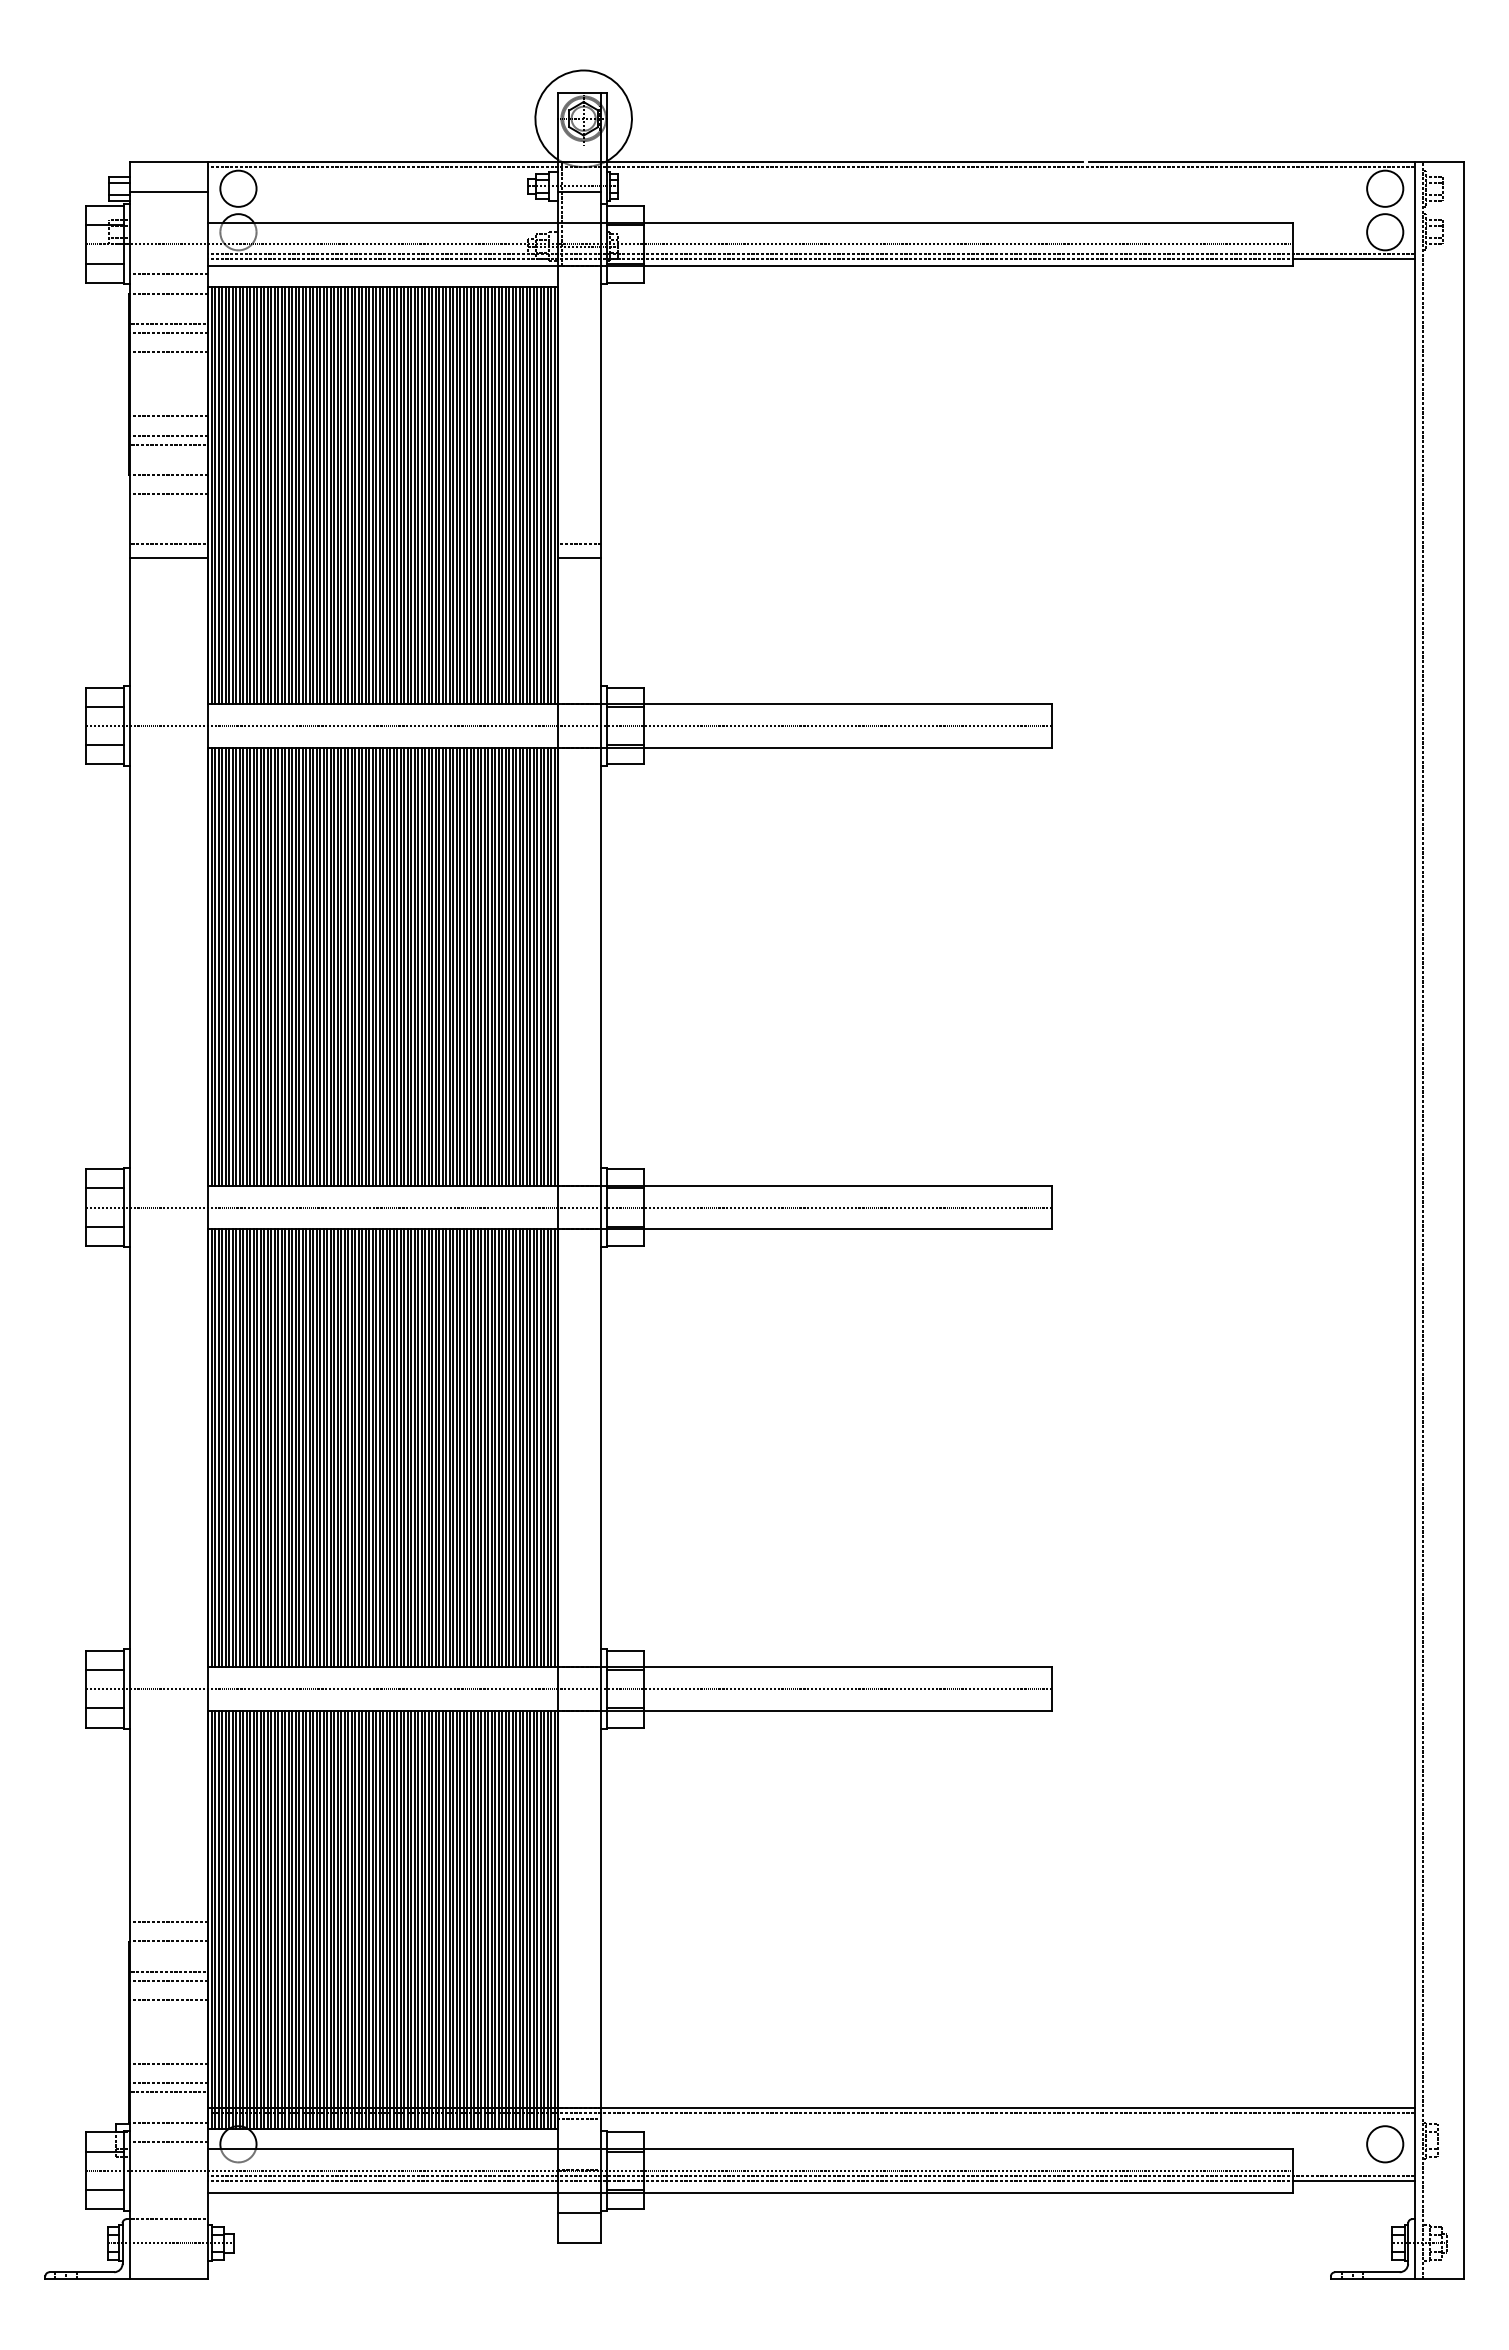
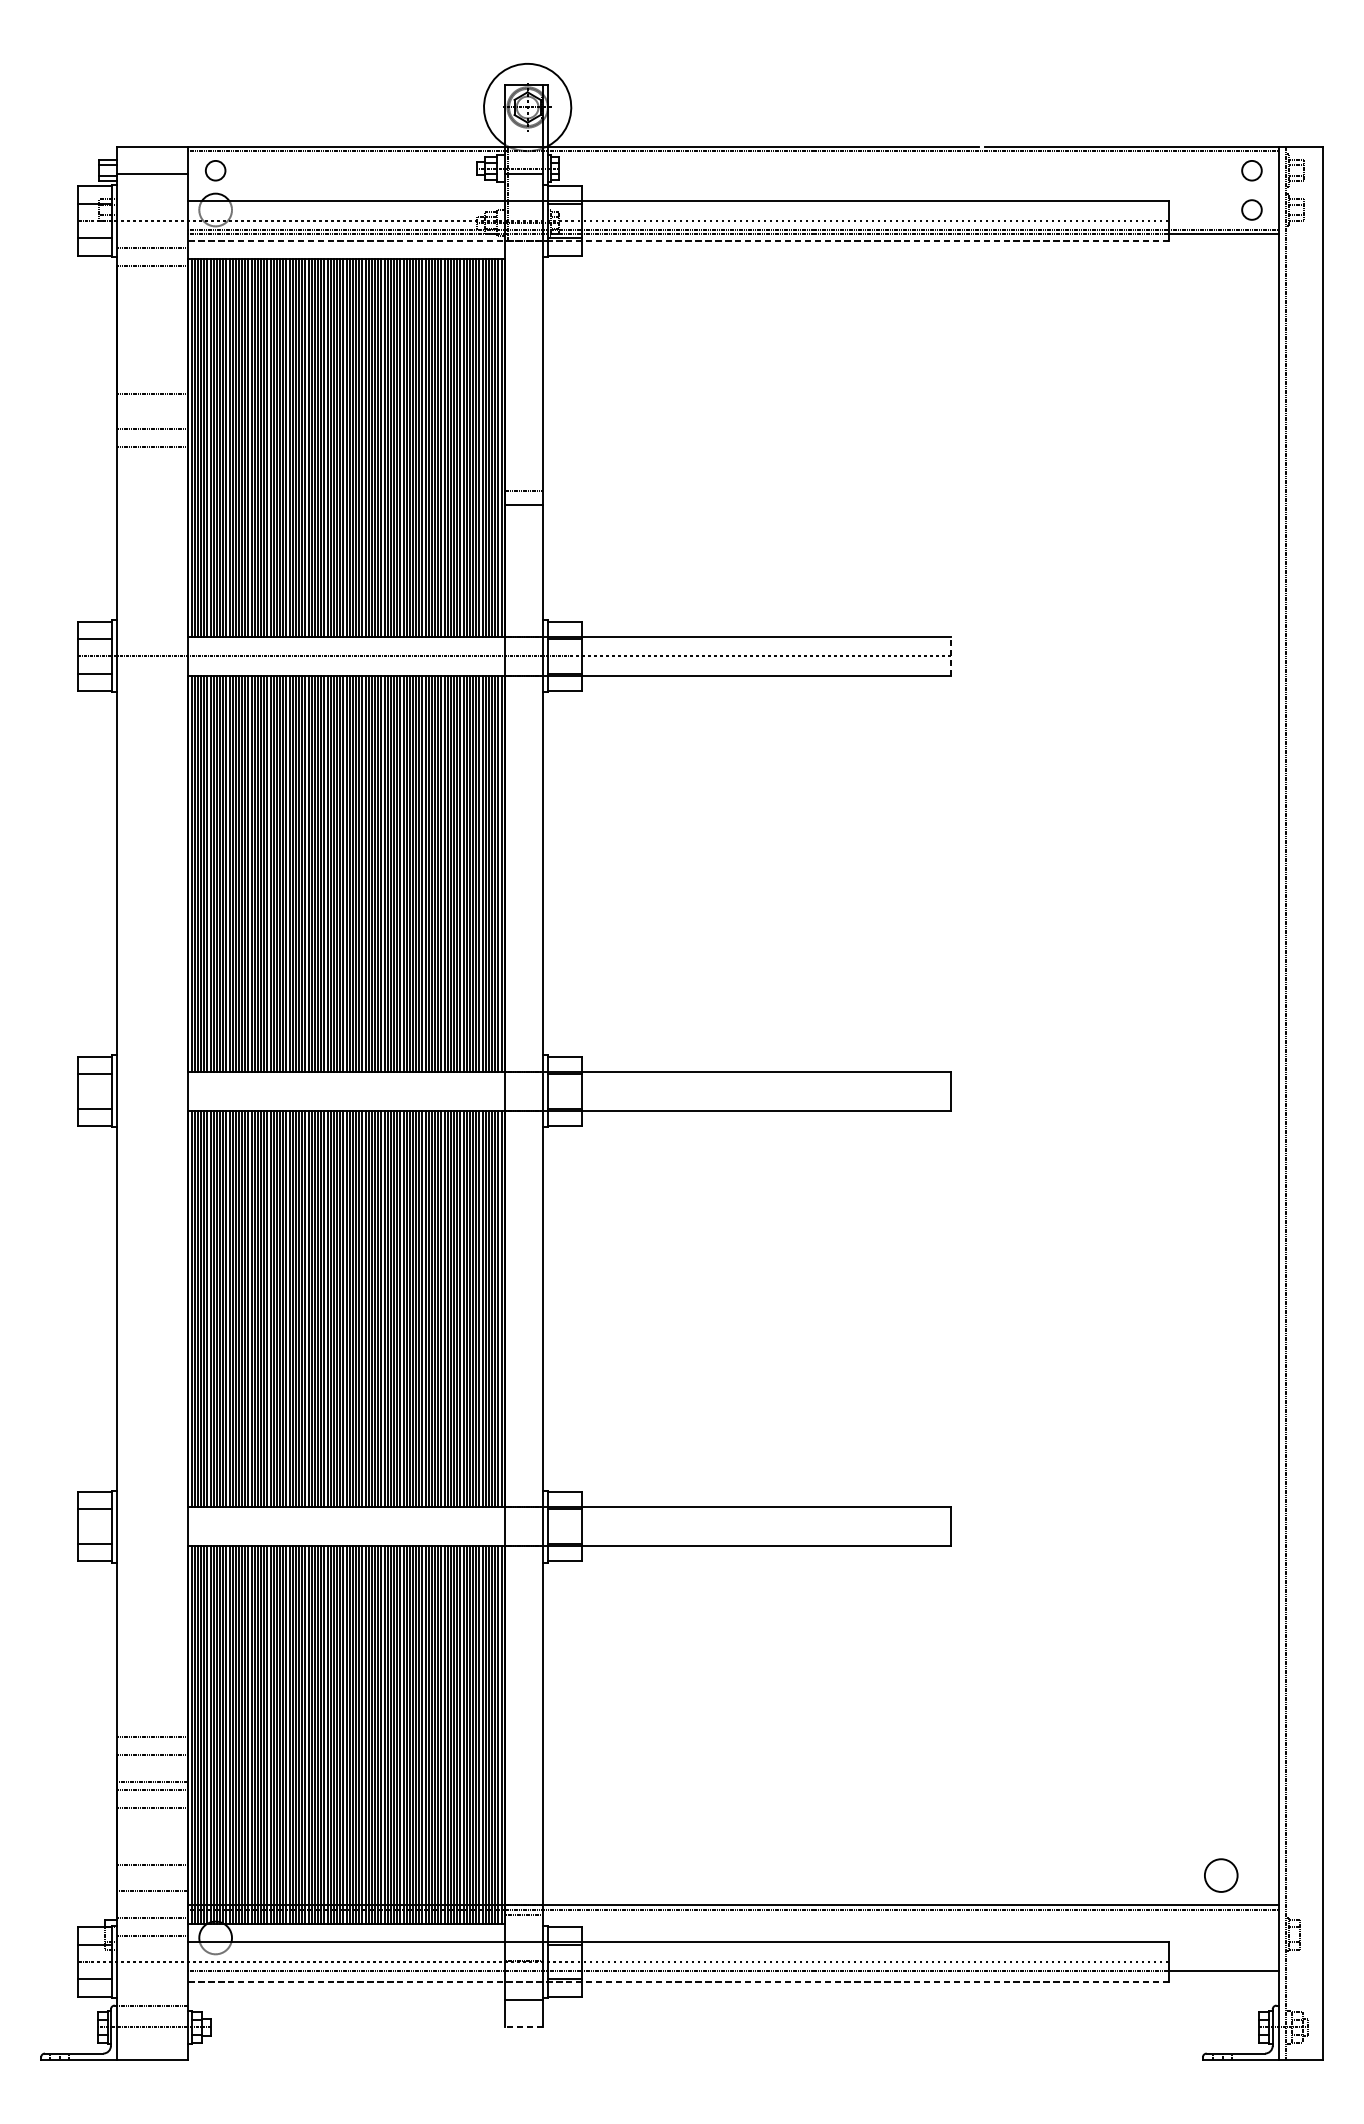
circle: (238, 188) -> (215, 170), size x0.6
circle: (1385, 188) -> (1252, 170), size x0.6
circle: (1385, 232) -> (1252, 210), size x0.6
line: (750, 266) -> (678, 240), solid -> dashed
line: (168, 323) -> (152, 292), removed
line: (168, 333) -> (152, 301), removed
line: (168, 352) -> (152, 318), removed
line: (168, 416) -> (152, 376), removed
line: (168, 444) -> (152, 401), removed
line: (168, 543) -> (152, 491), removed
line: (168, 558) -> (152, 504), removed
line: (1052, 725) -> (951, 655), solid -> dashed
line: (569, 1207) -> (514, 1091), removed
line: (569, 1689) -> (514, 1526), removed
line: (168, 2083) -> (152, 1883), removed
circle: (1385, 2144) -> (1221, 1875), moved
line: (811, 2175) -> (733, 1966), removed
line: (750, 2192) -> (678, 1981), solid -> dashed
line: (578, 2243) -> (522, 2027), solid -> dashed

